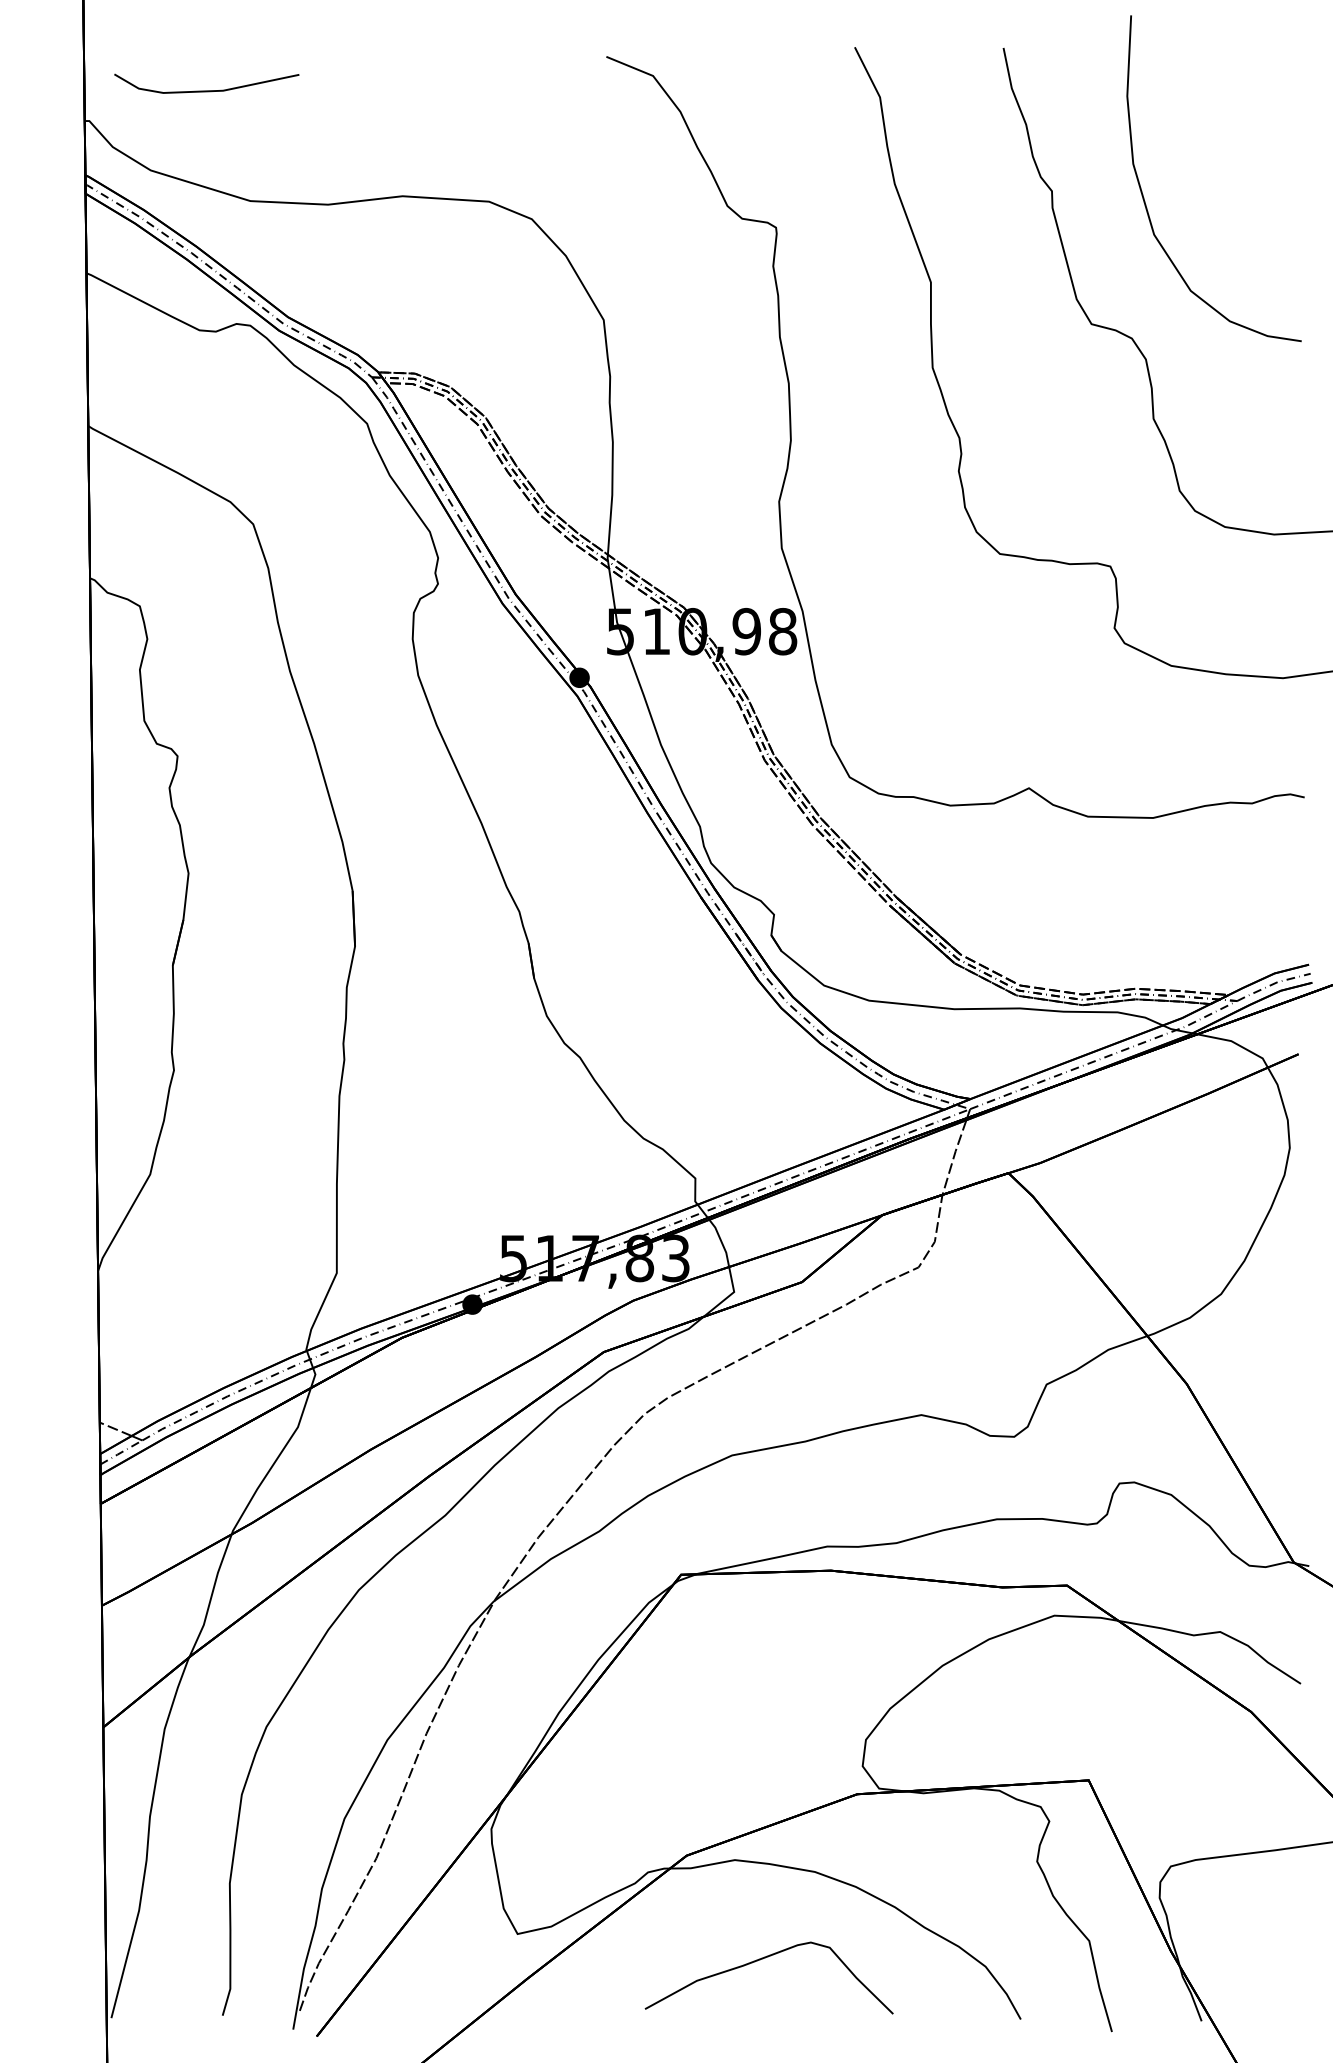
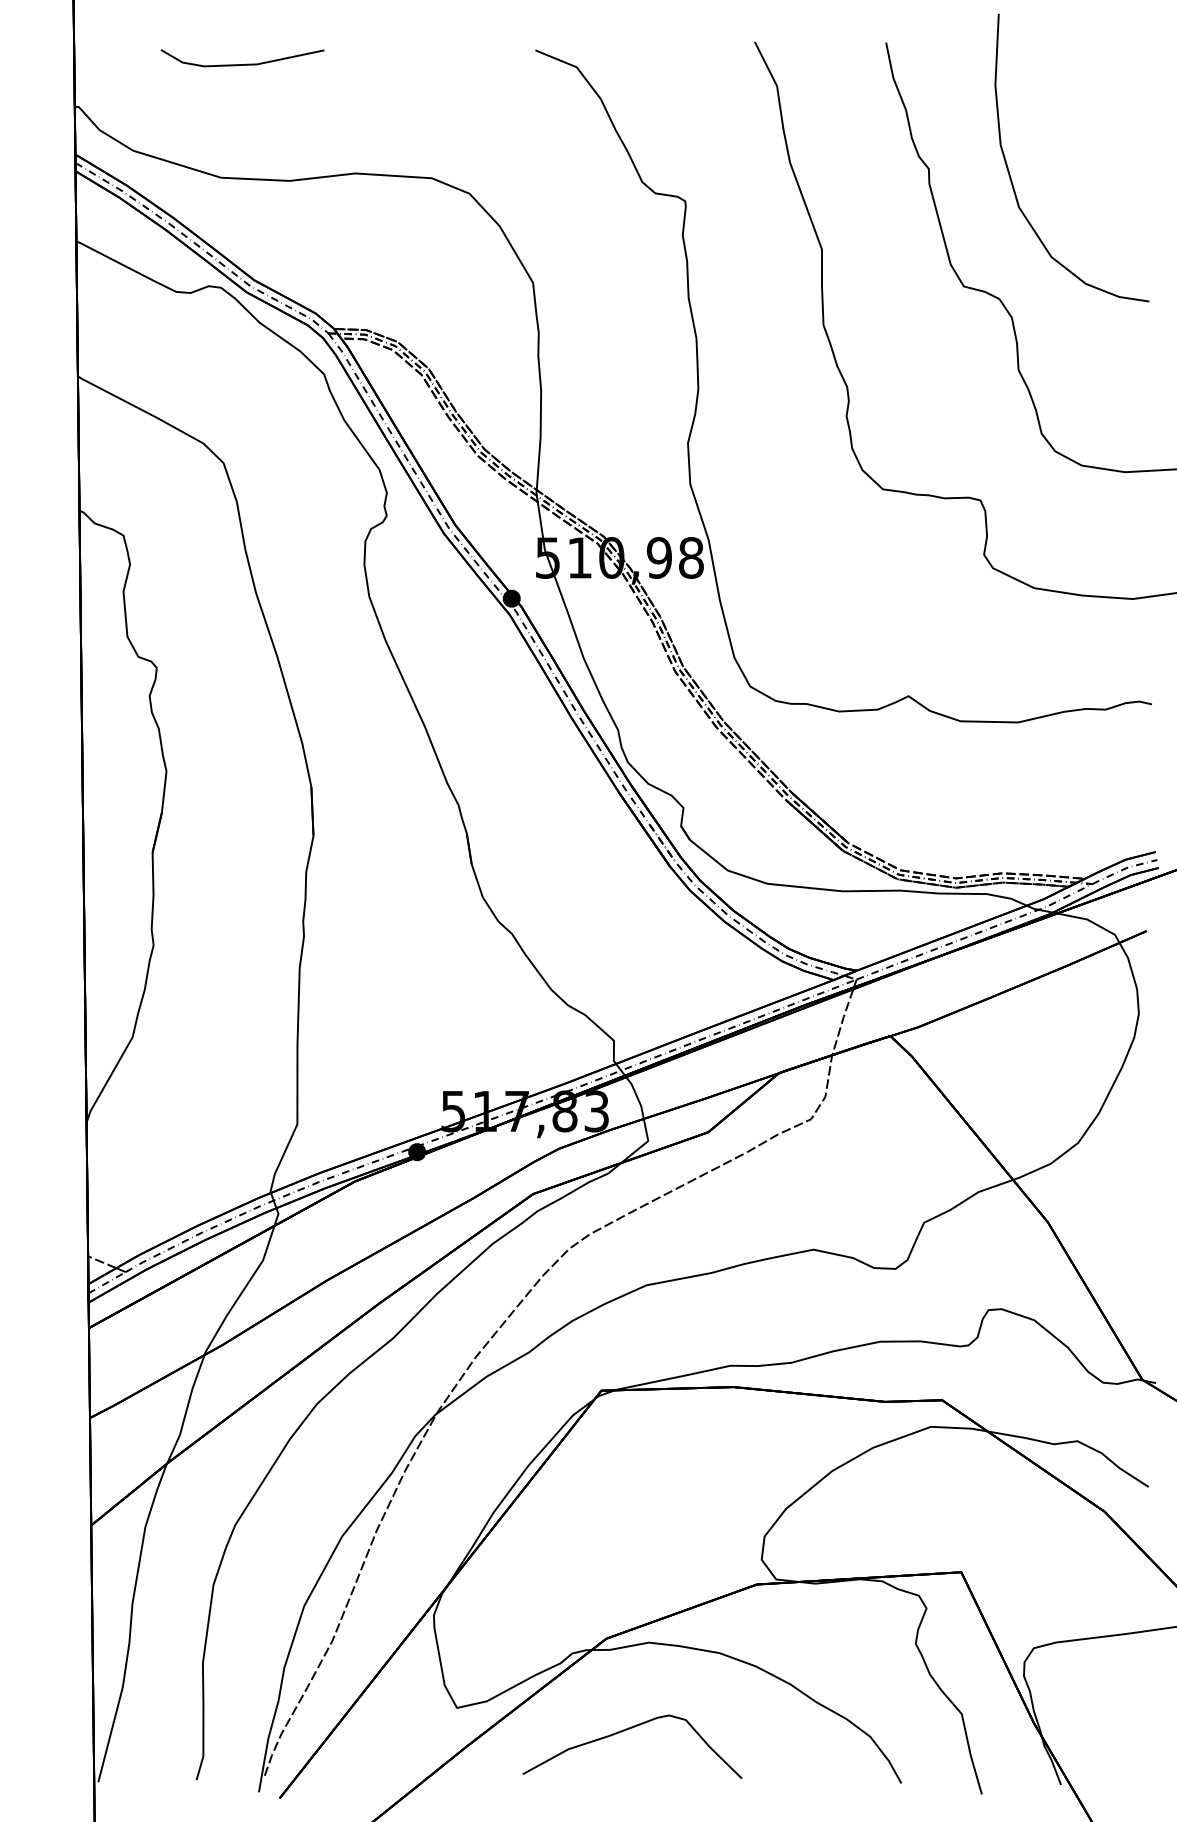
line: (206, 90) -> (242, 64), moved
curve: (760, 1960) -> (624, 1731), moved

